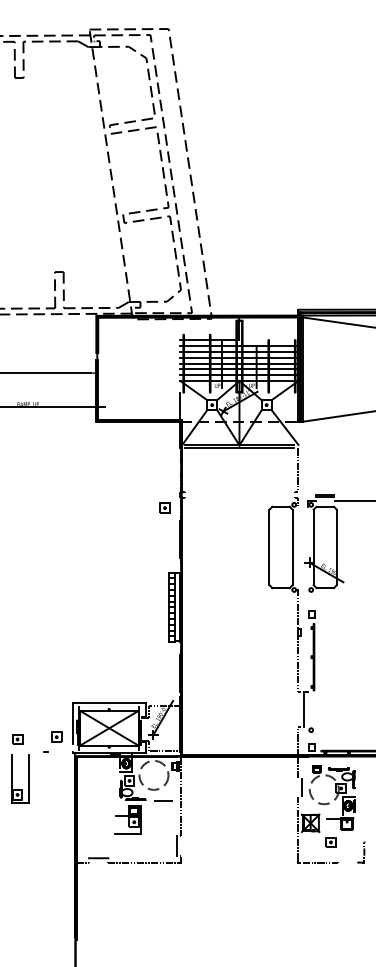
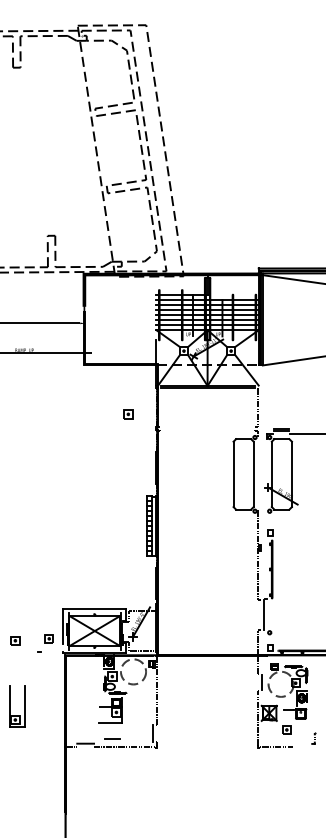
part: (164, 507) -> (127, 413), moved
part: (12, 778) -> (10, 705), moved
line: (163, 800) -> (112, 738), moved
part: (361, 852) -> (313, 738), size x0.6

